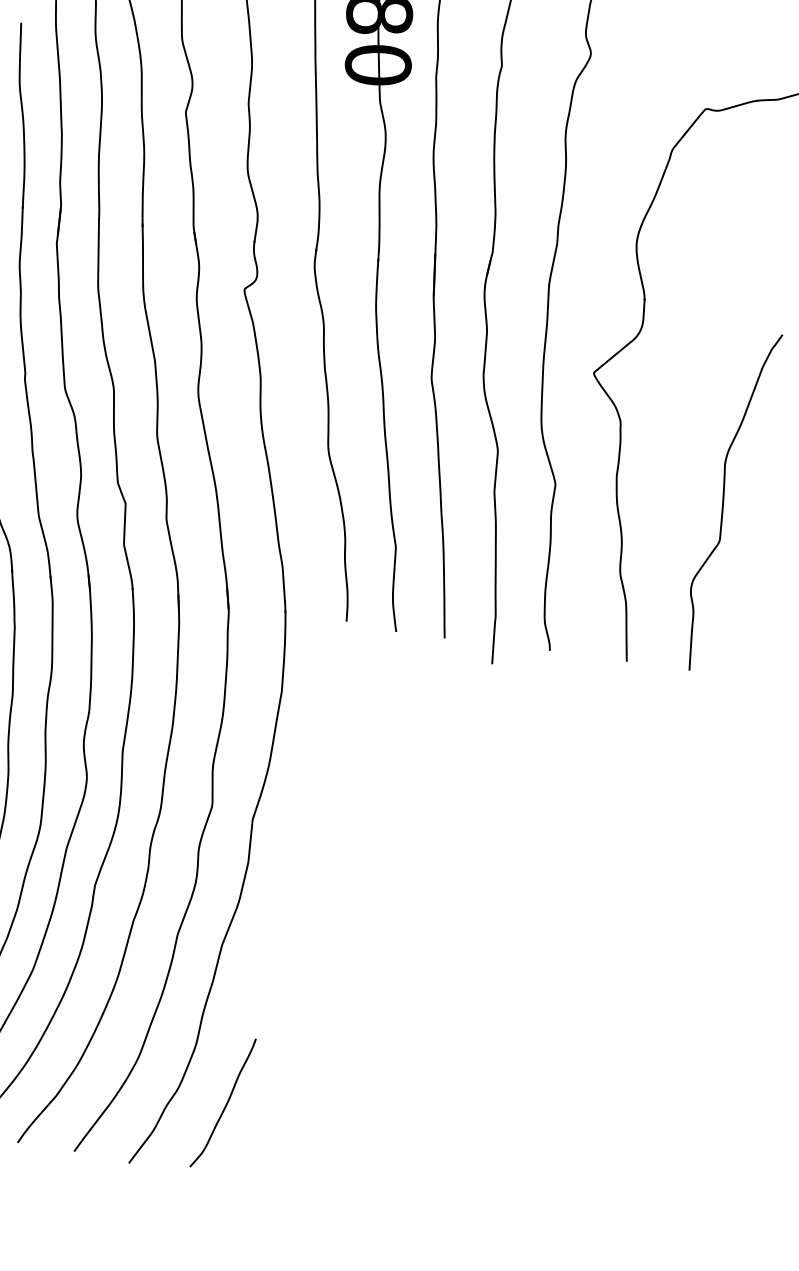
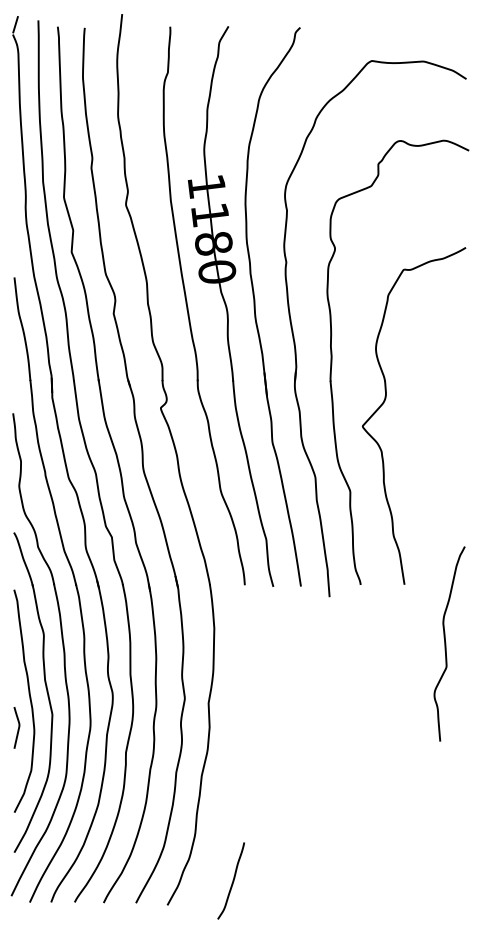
curve: (725, 500) -> (446, 643), moved
curve: (225, 1102) -> (232, 880), moved

